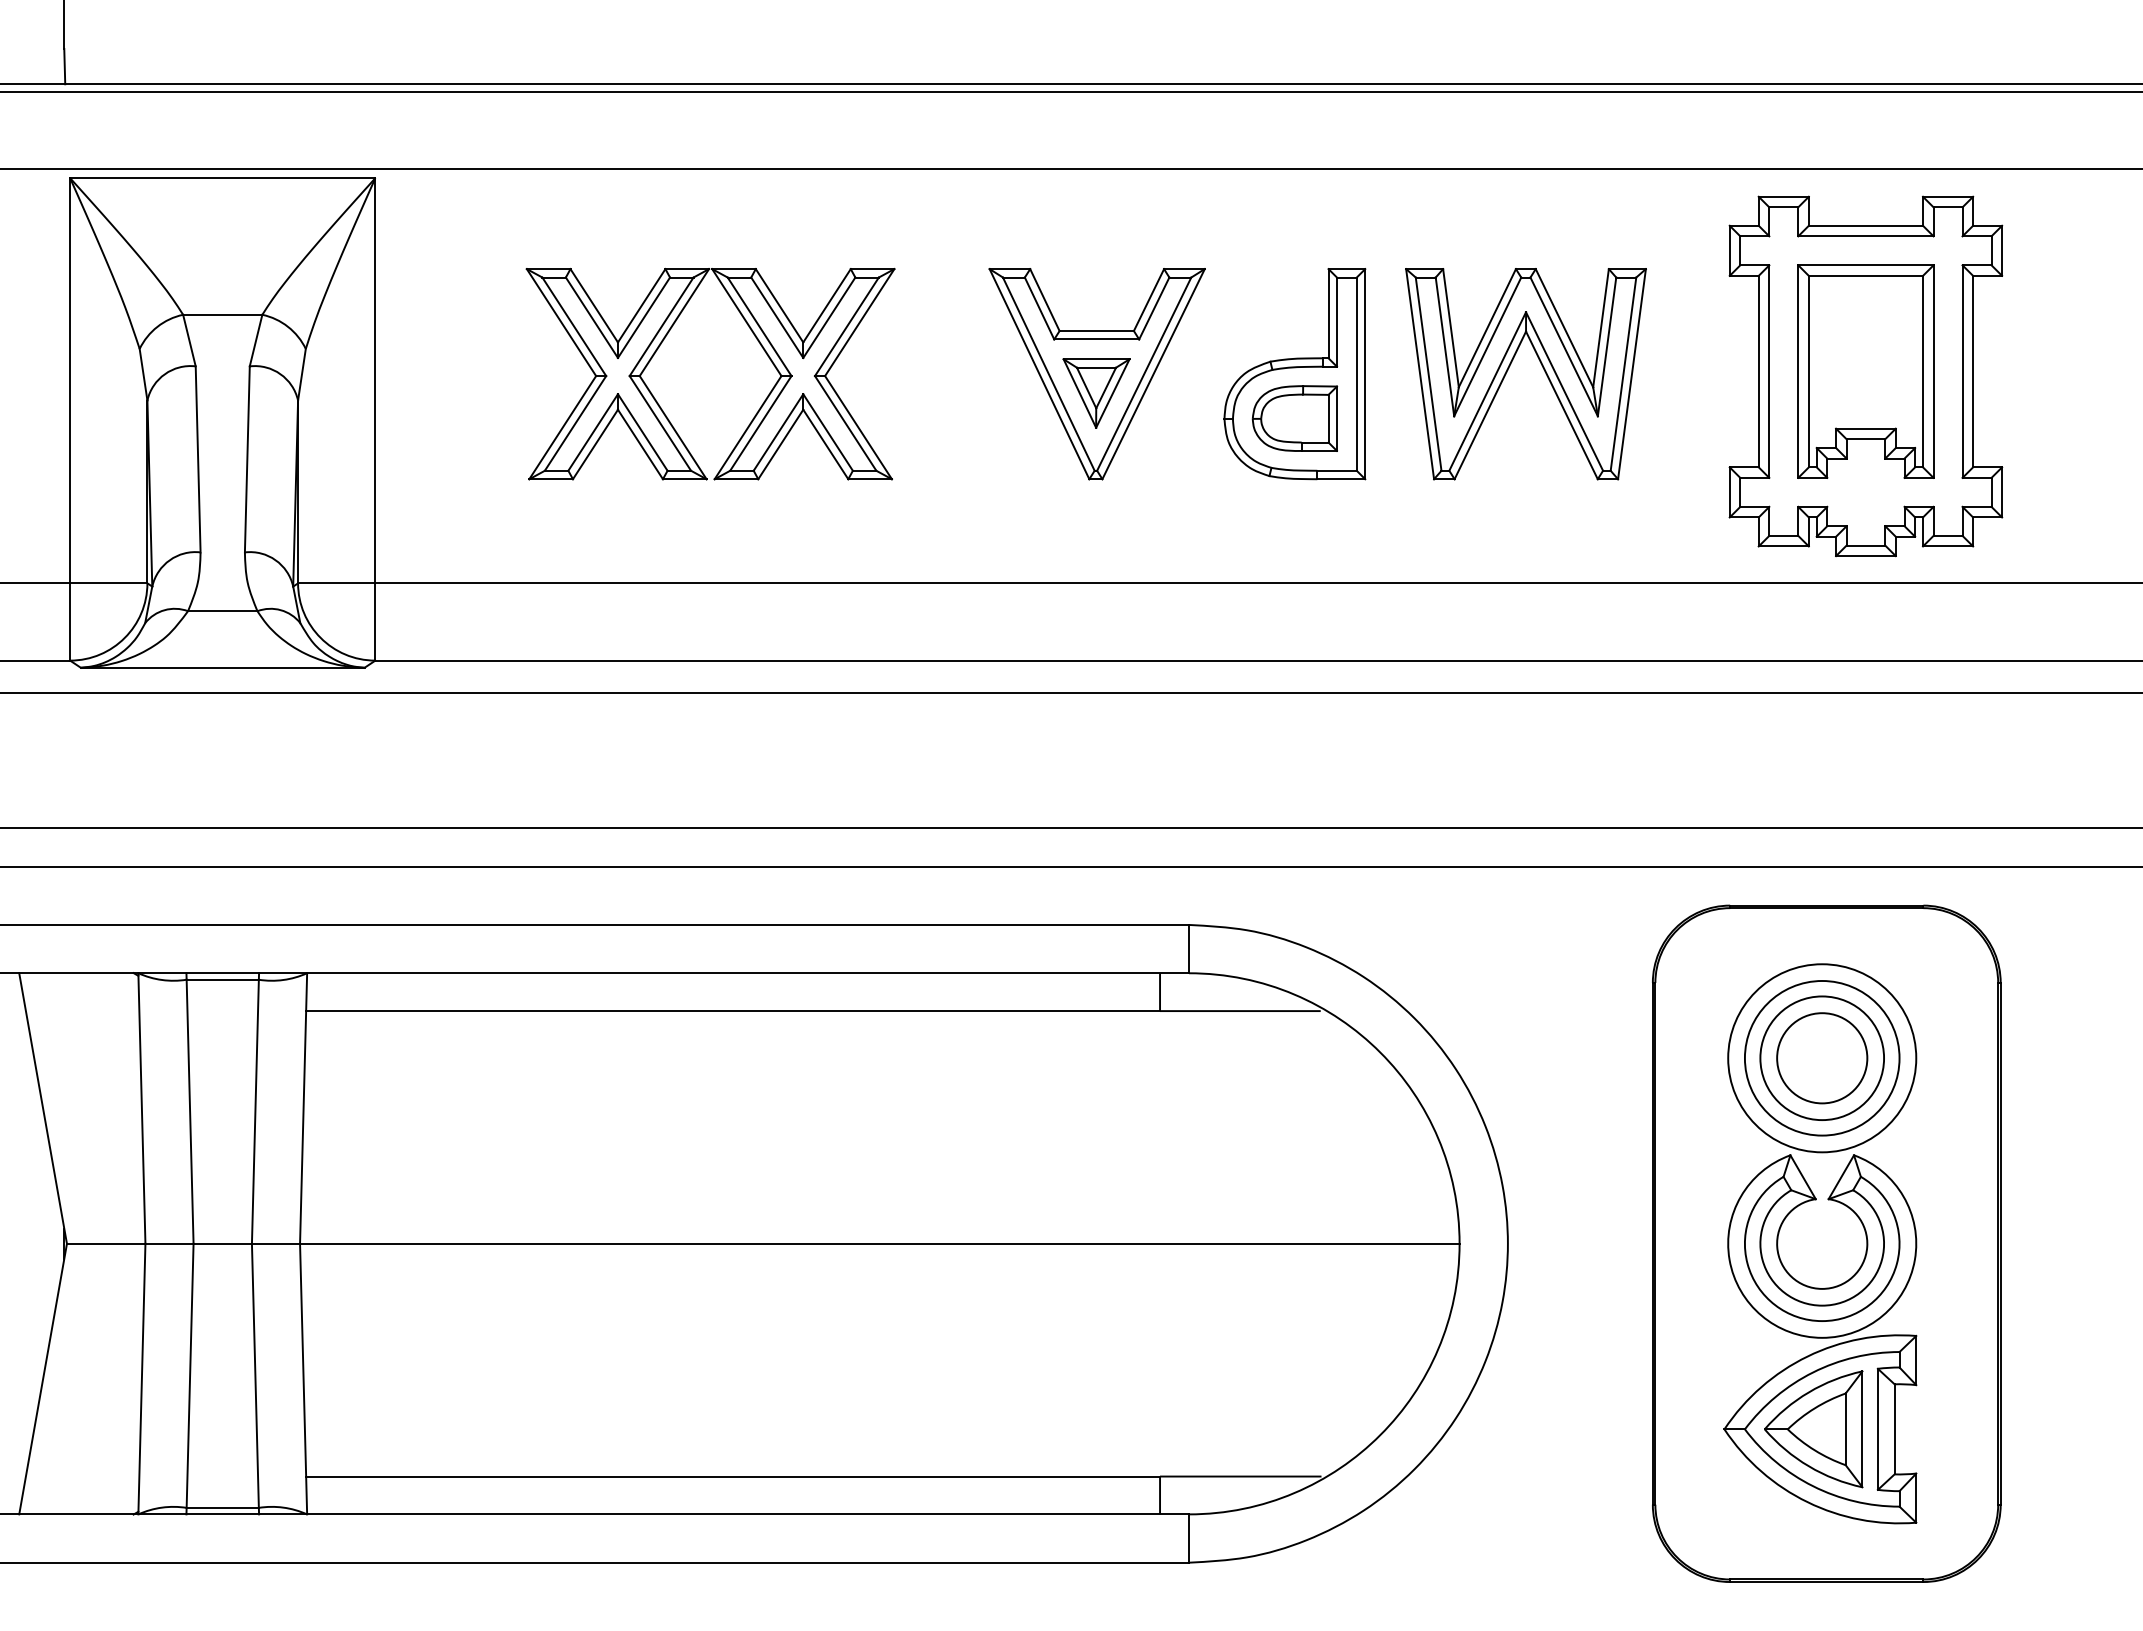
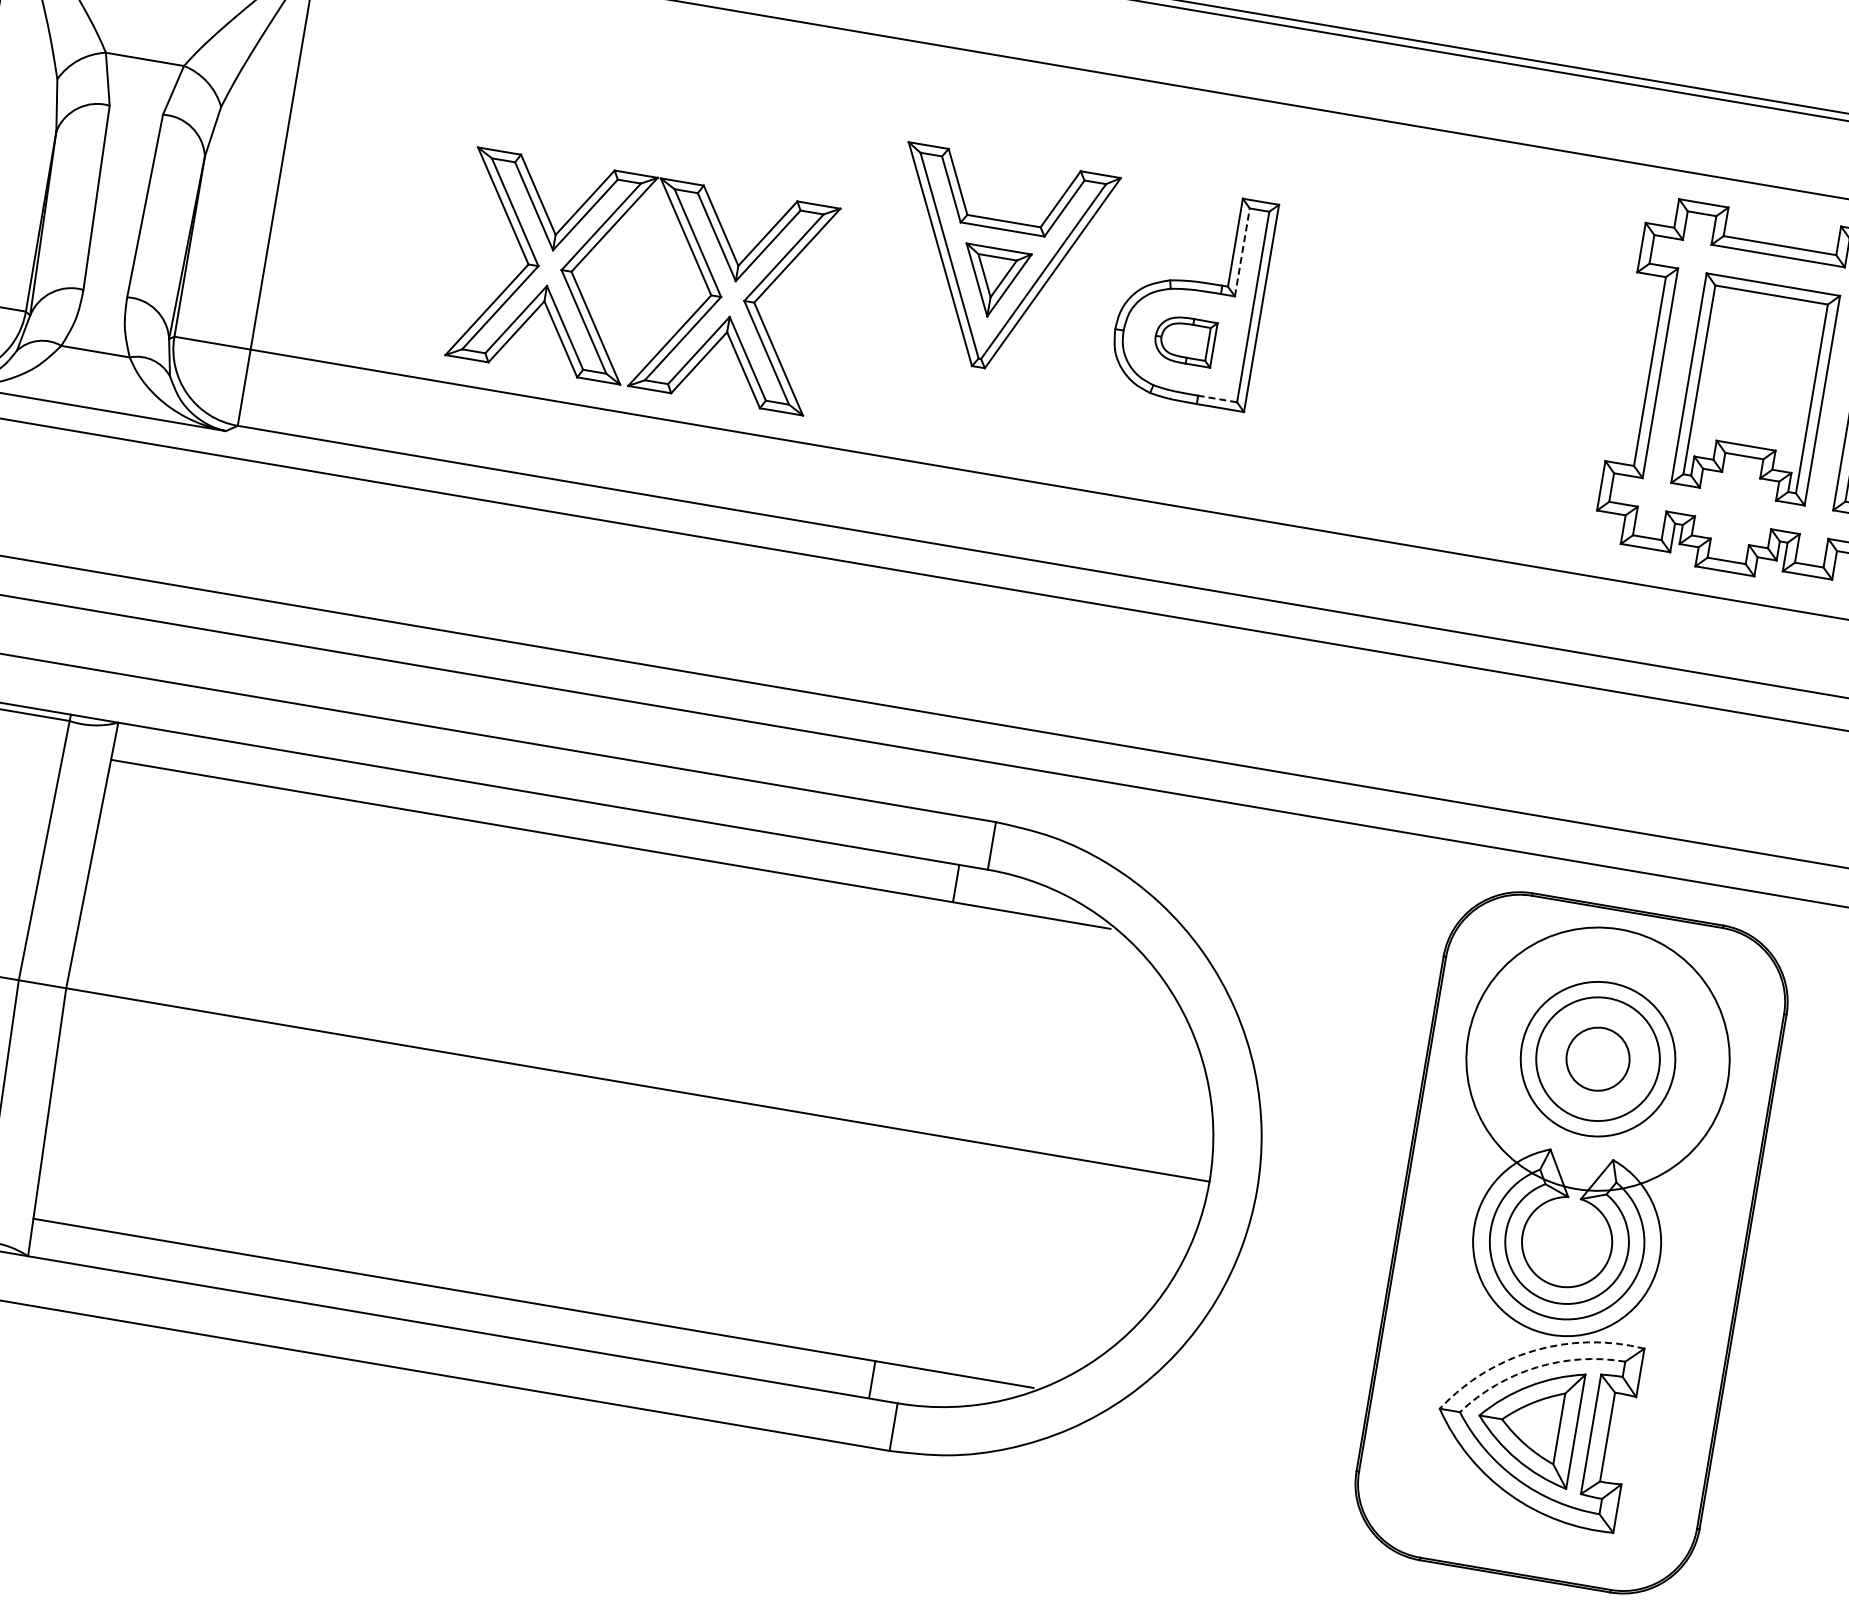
line: (1336, 322) -> (1241, 252), solid -> dashed
part: (663, 341) -> (600, 241), moved
part: (1510, 366) -> (1406, 325), removed
part: (1294, 418) -> (1184, 340), size x0.7
line: (1337, 470) -> (1218, 398), solid -> dashed
circle: (1822, 1058) -> (1598, 1059), size x0.7
circle: (1822, 1058) -> (1598, 1059), size x1.4
arc: (1807, 1356) -> (1533, 1350), solid -> dashed
arc: (1813, 1372) -> (1537, 1367), solid -> dashed

